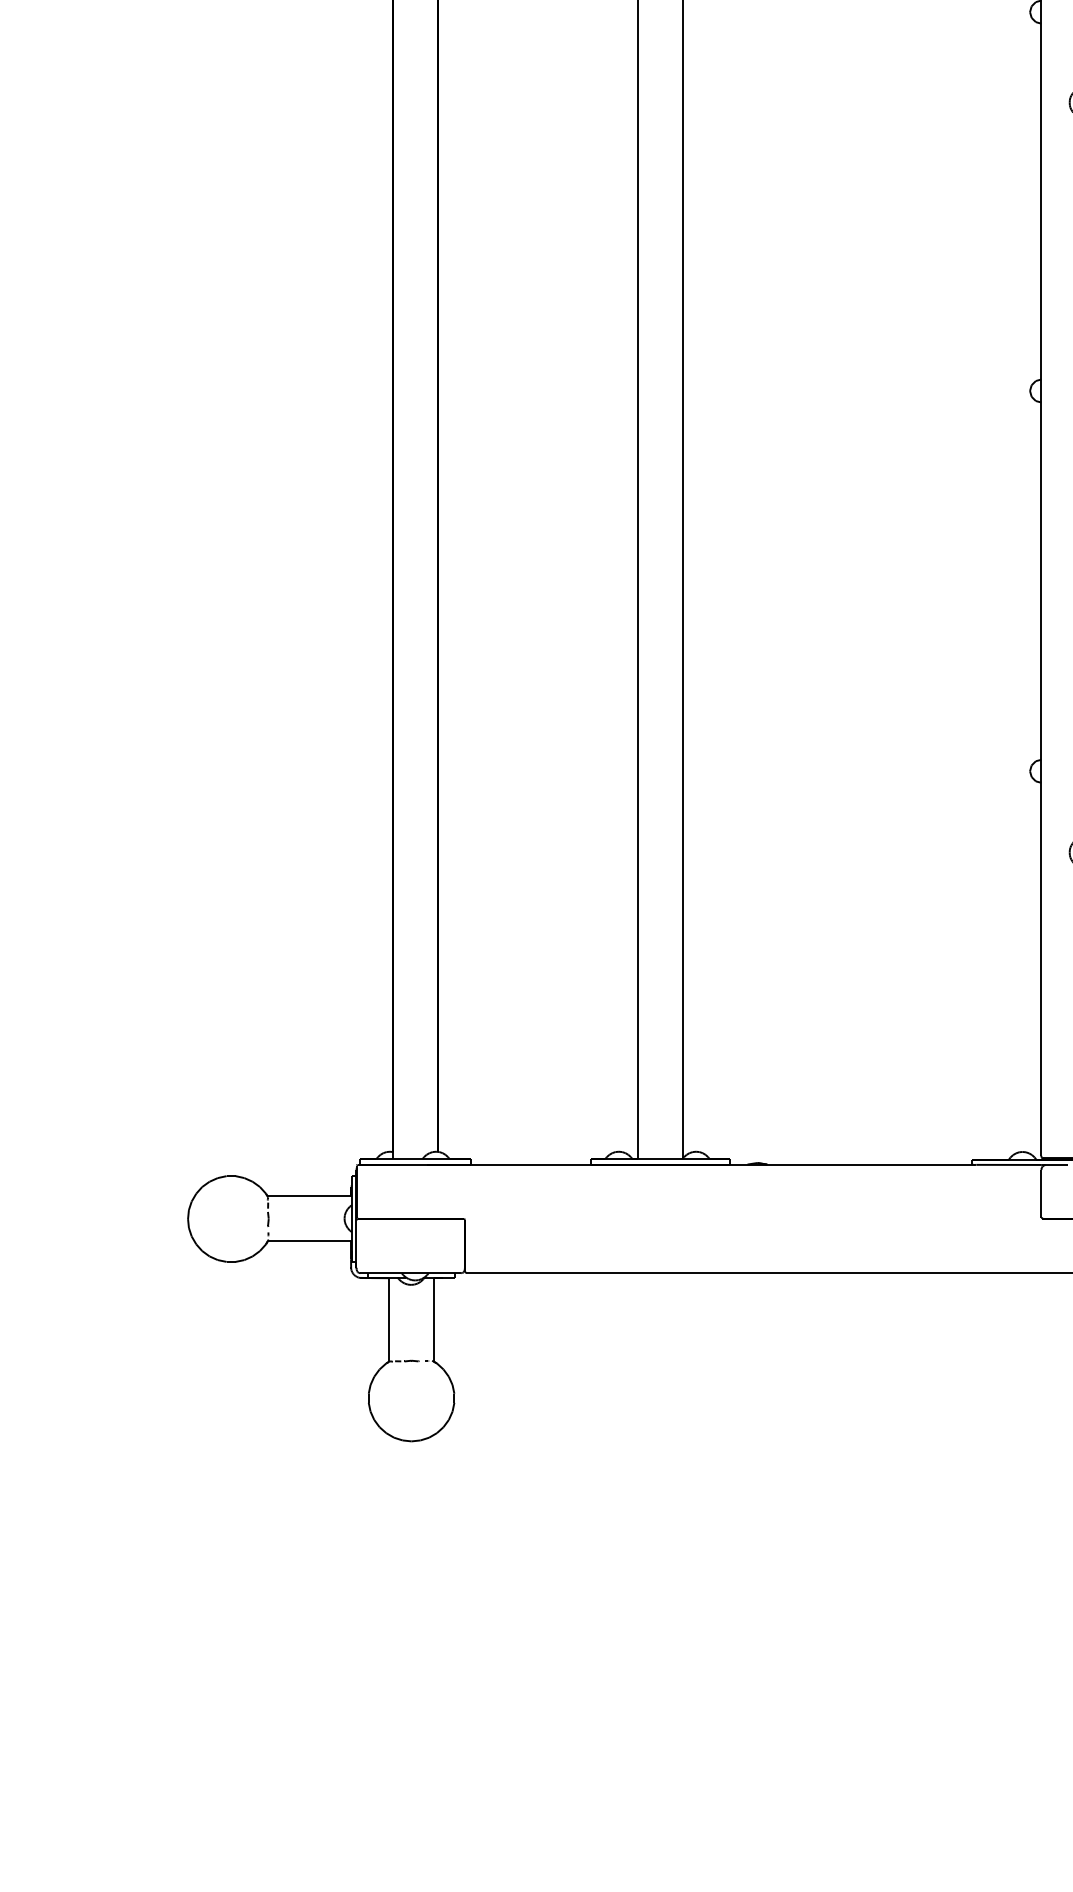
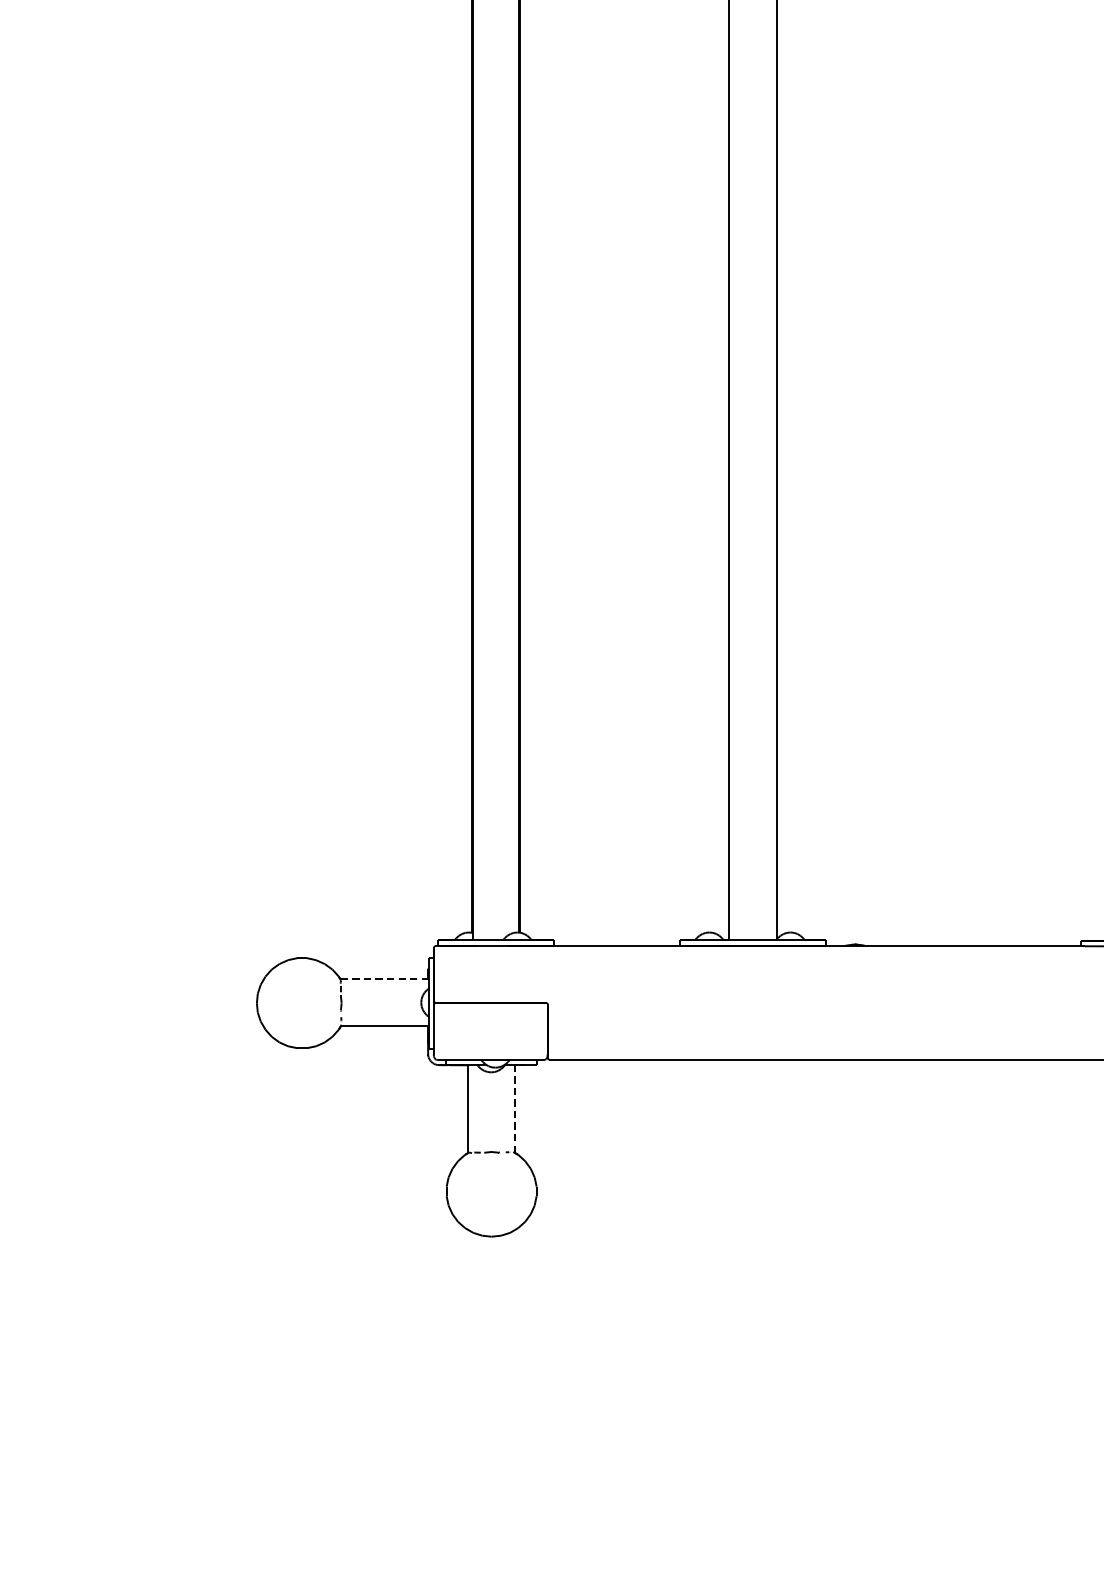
line: (309, 1195) -> (384, 978), solid -> dashed
line: (433, 1320) -> (514, 1109), solid -> dashed

